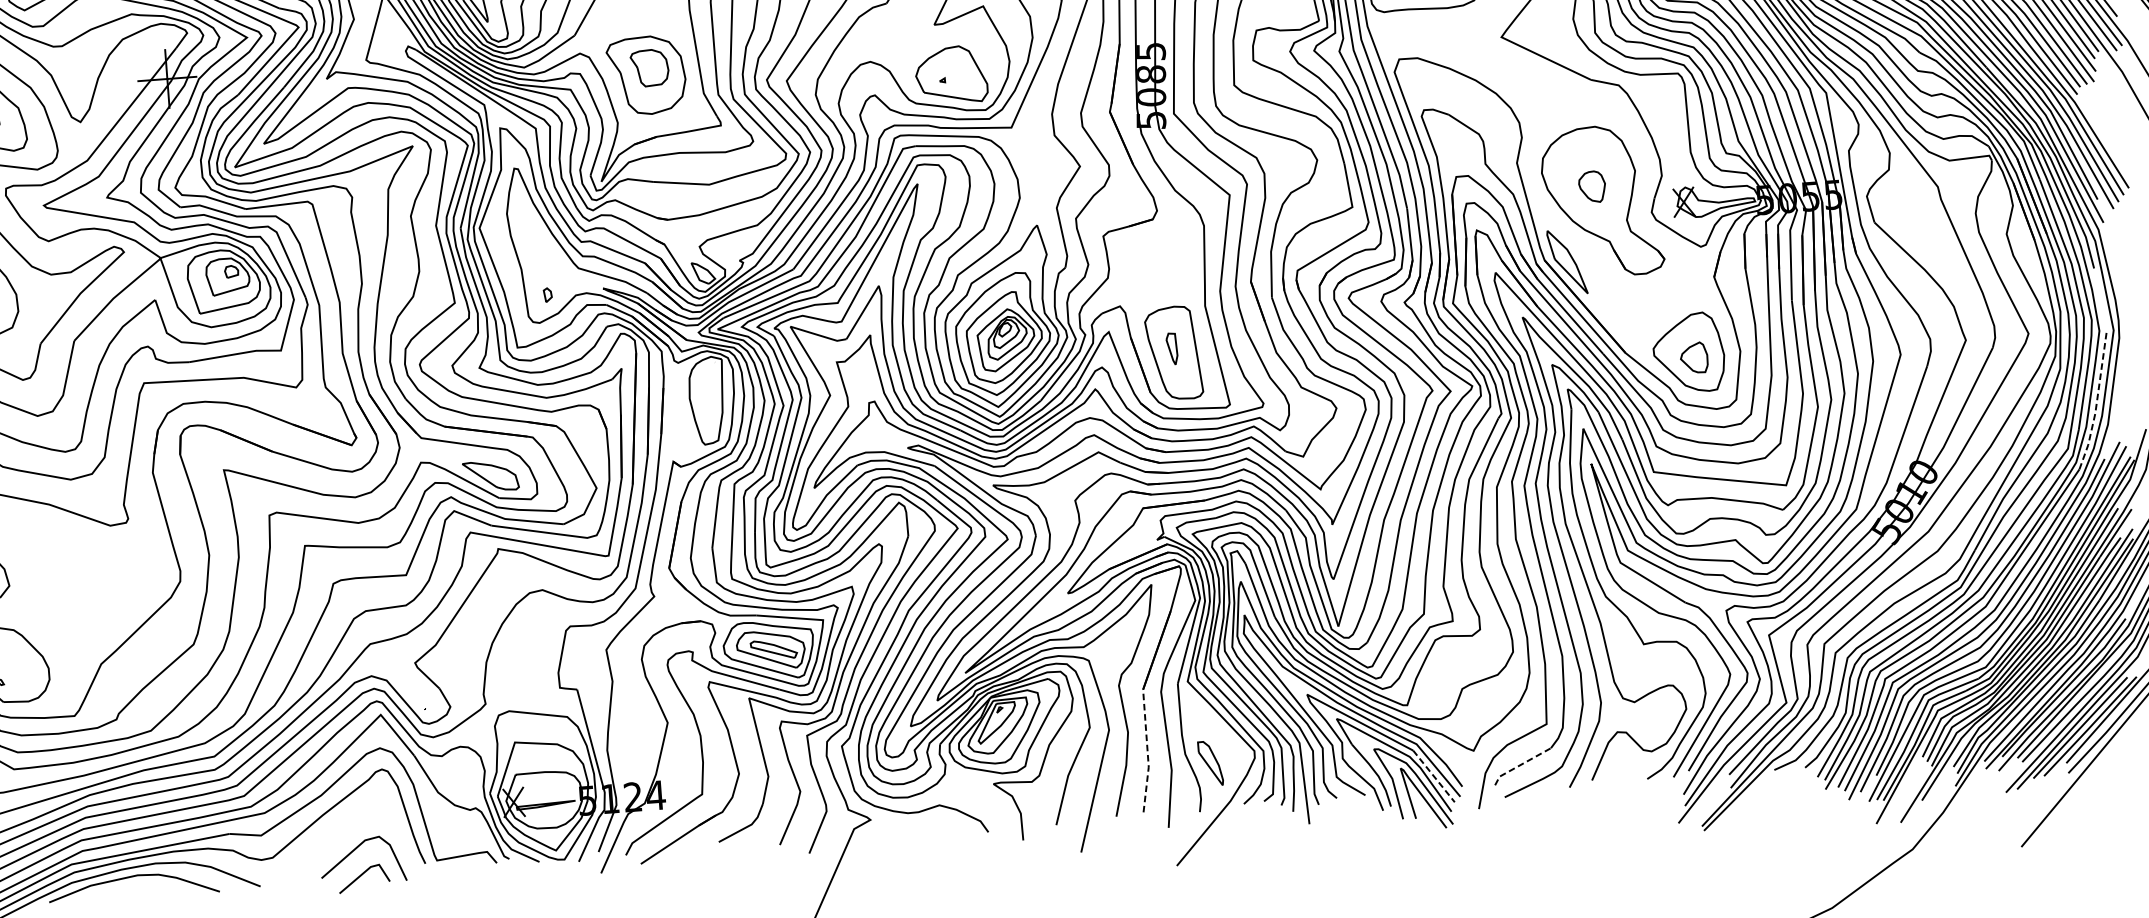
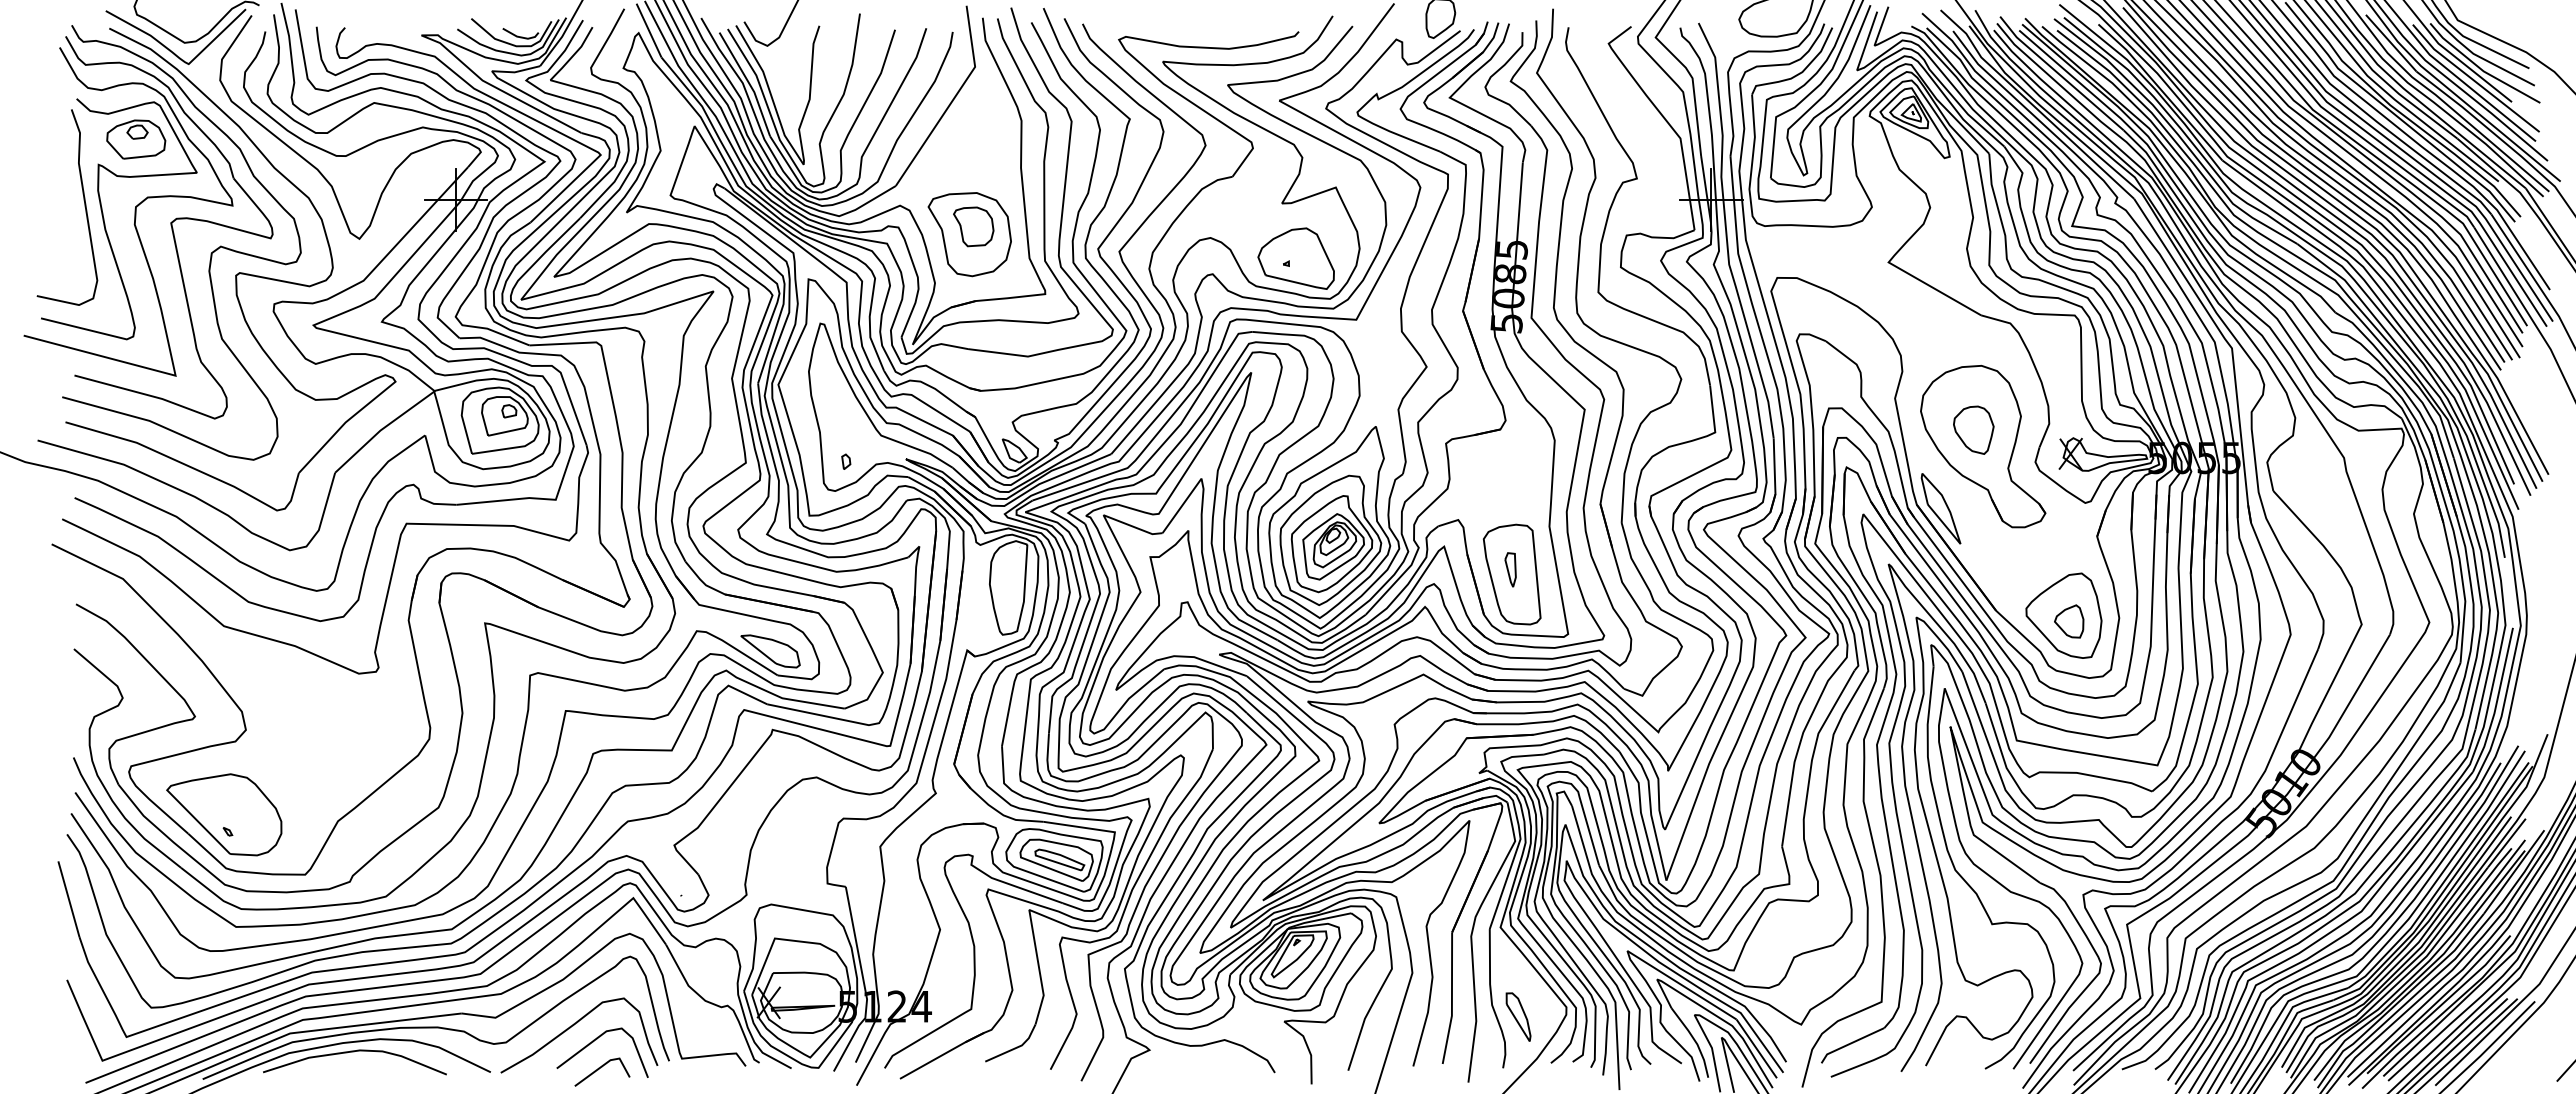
part: (1591, 186) -> (1973, 429), size x1.43
line: (2096, 402) -> (2496, 701), dashed -> solid
line: (1147, 751) -> (1451, 999), dashed -> solid
line: (1520, 764) -> (1850, 1043), dashed -> solid
line: (1433, 776) -> (1756, 1048), dashed -> solid
curve: (334, 838) -> (573, 1026), added

